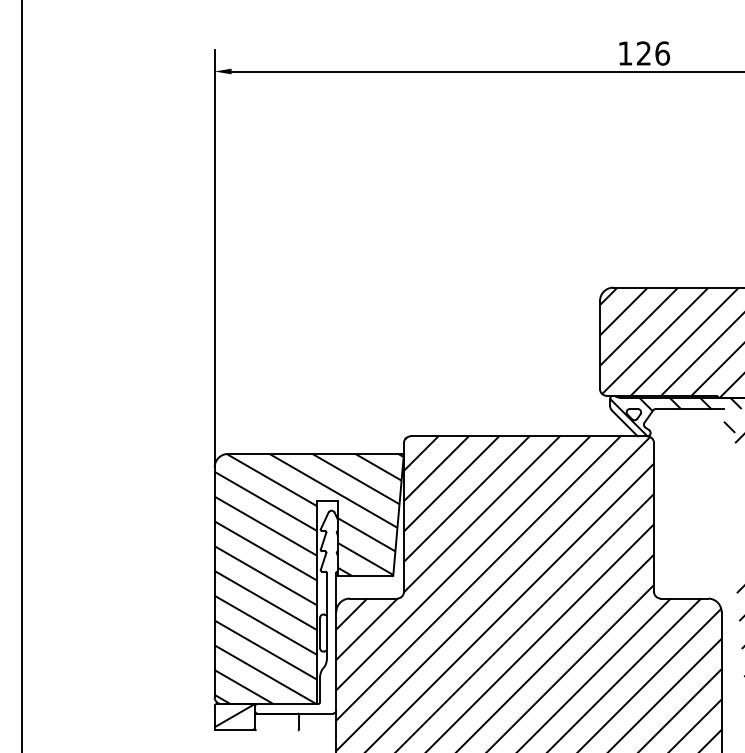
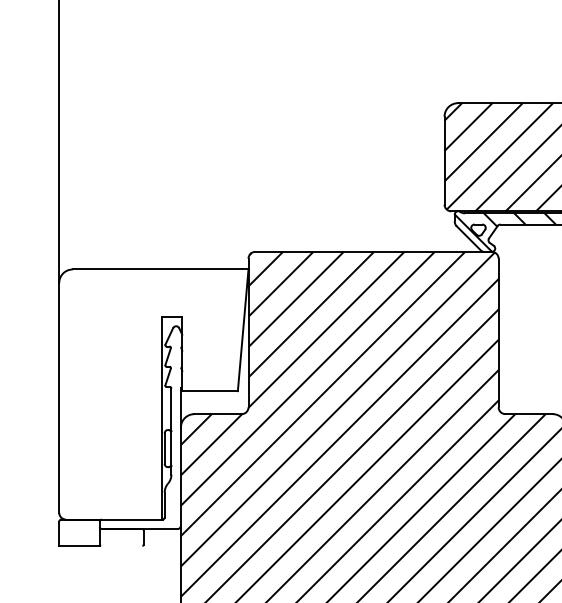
hatch: (308, 578) -> (153, 394), removed
hatch: (234, 717) -> (79, 533), removed

